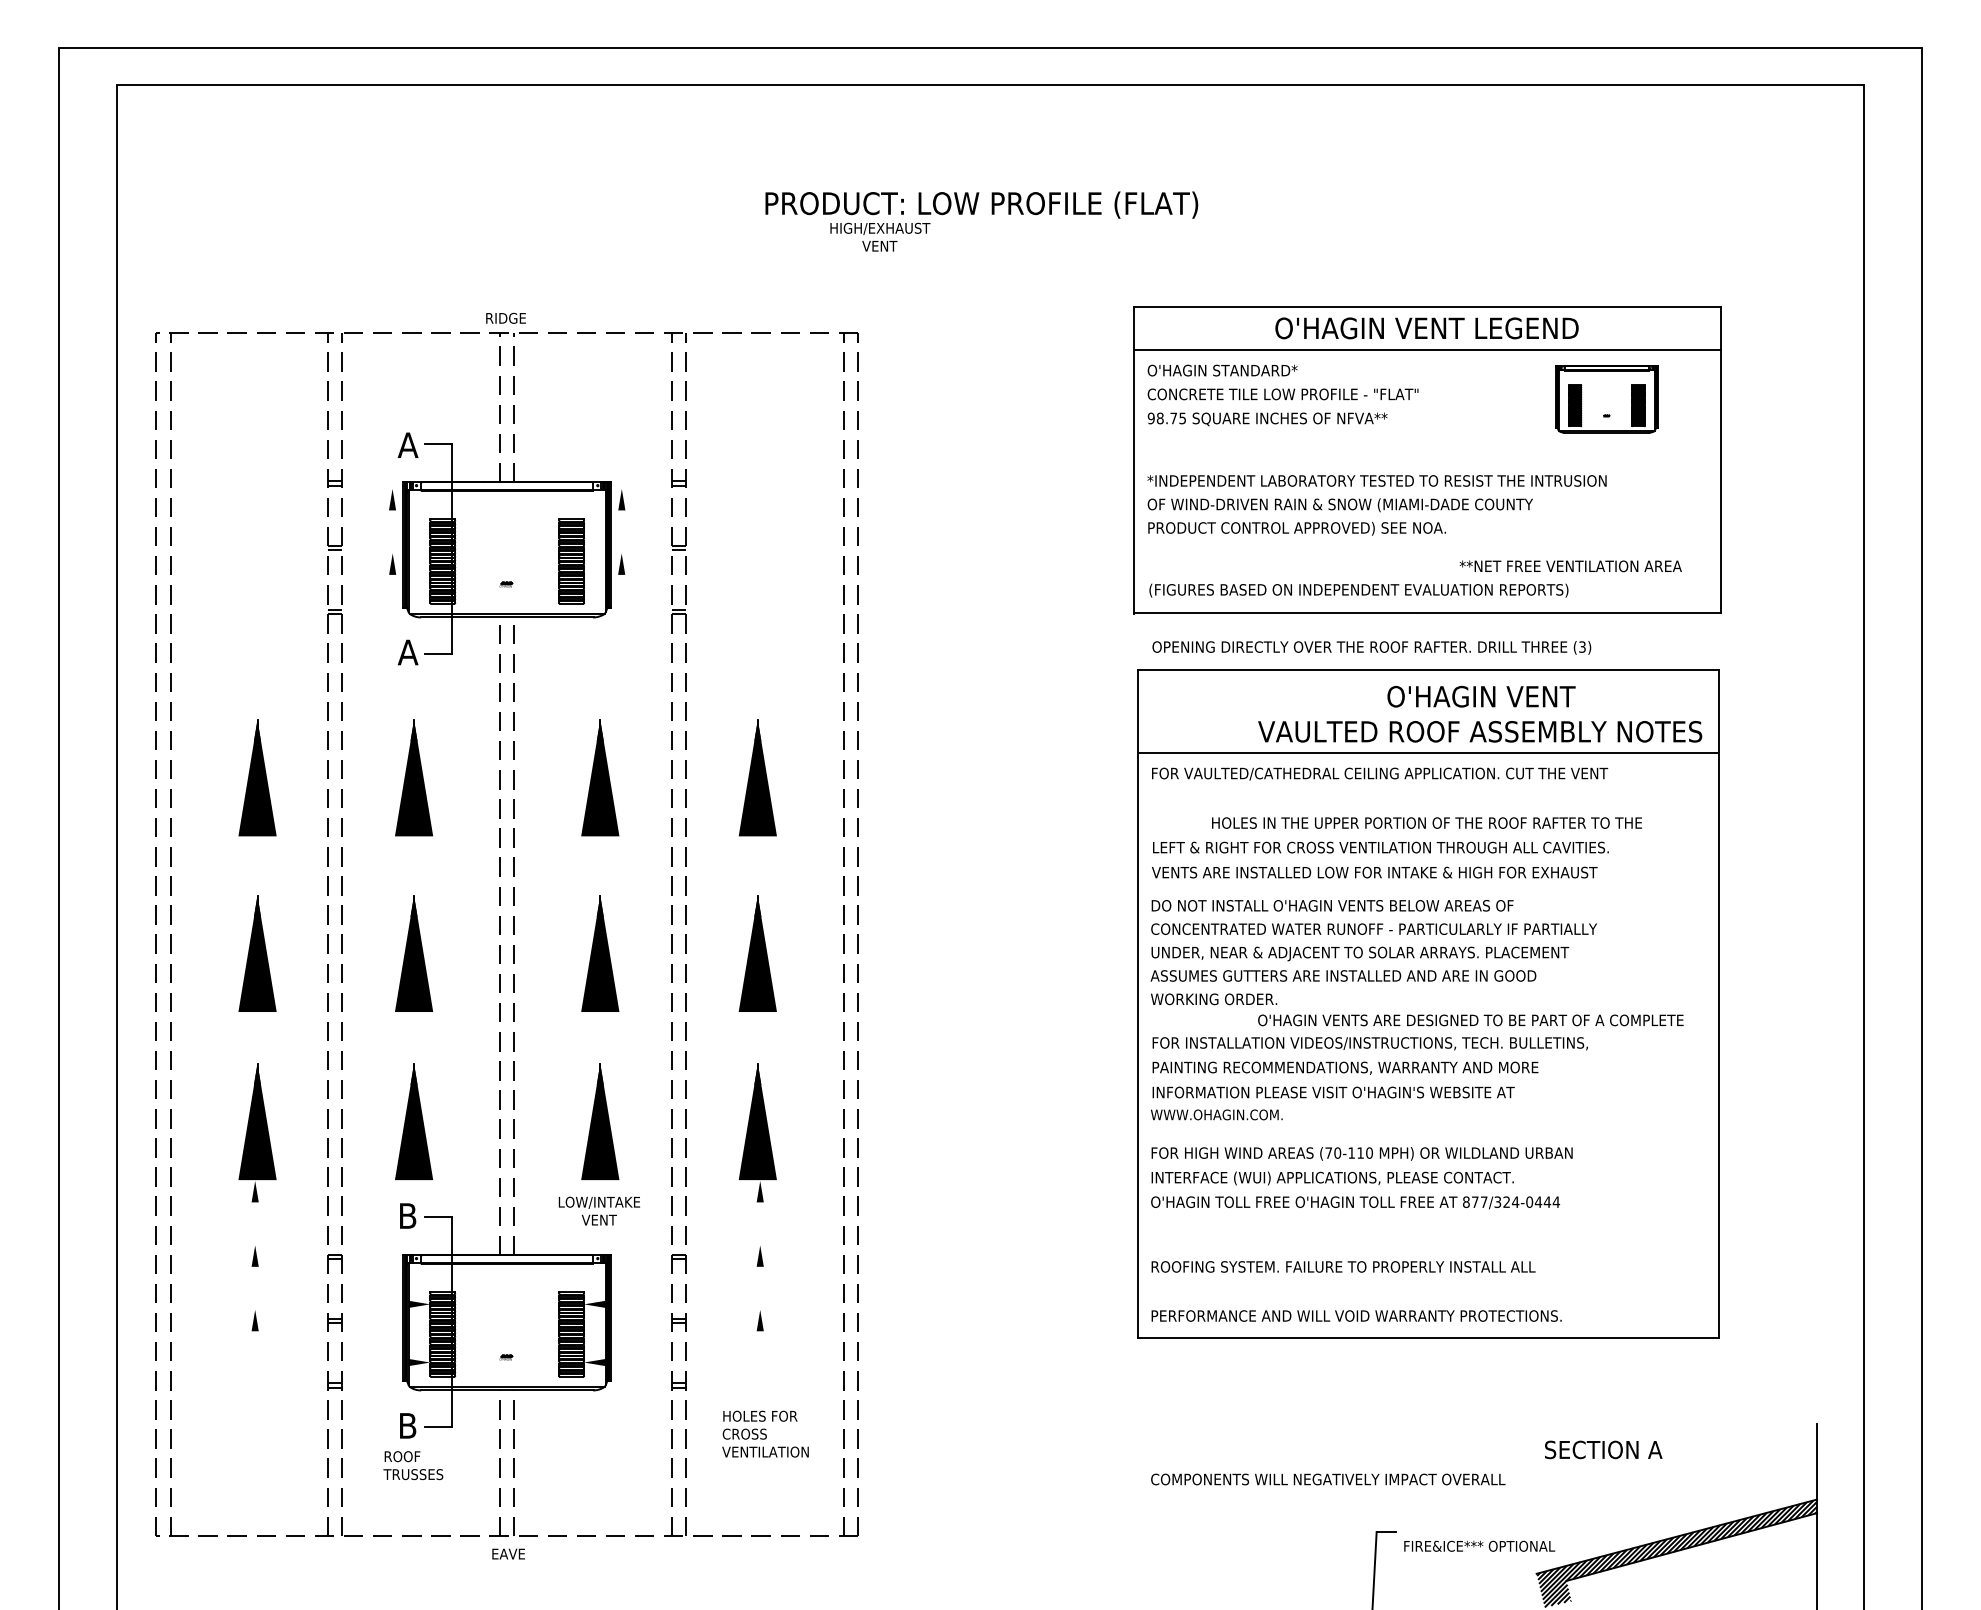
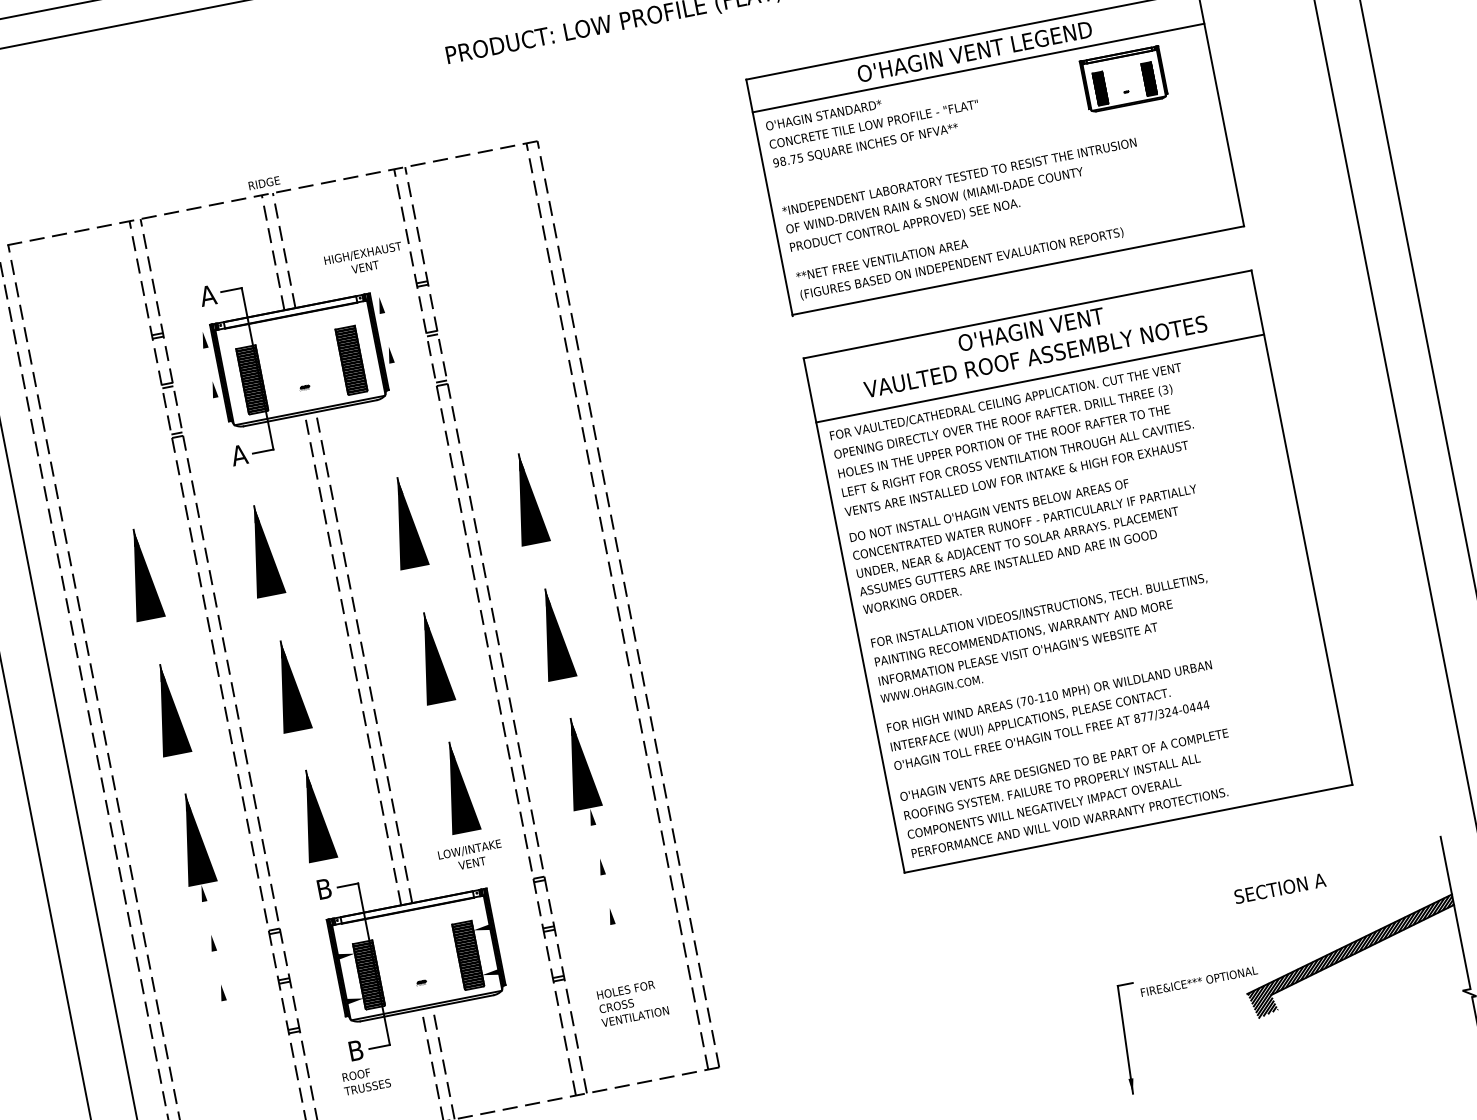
text: (880, 236) -> (364, 259), moved
text: (1570, 566) -> (881, 260), moved
text: (1371, 647) -> (1003, 422), moved
text: (1480, 713) -> (1033, 342), moved
text: (1426, 822) -> (1003, 441), moved
text: (1470, 1020) -> (1063, 765), moved
text: (1328, 1479) -> (1044, 808), moved

